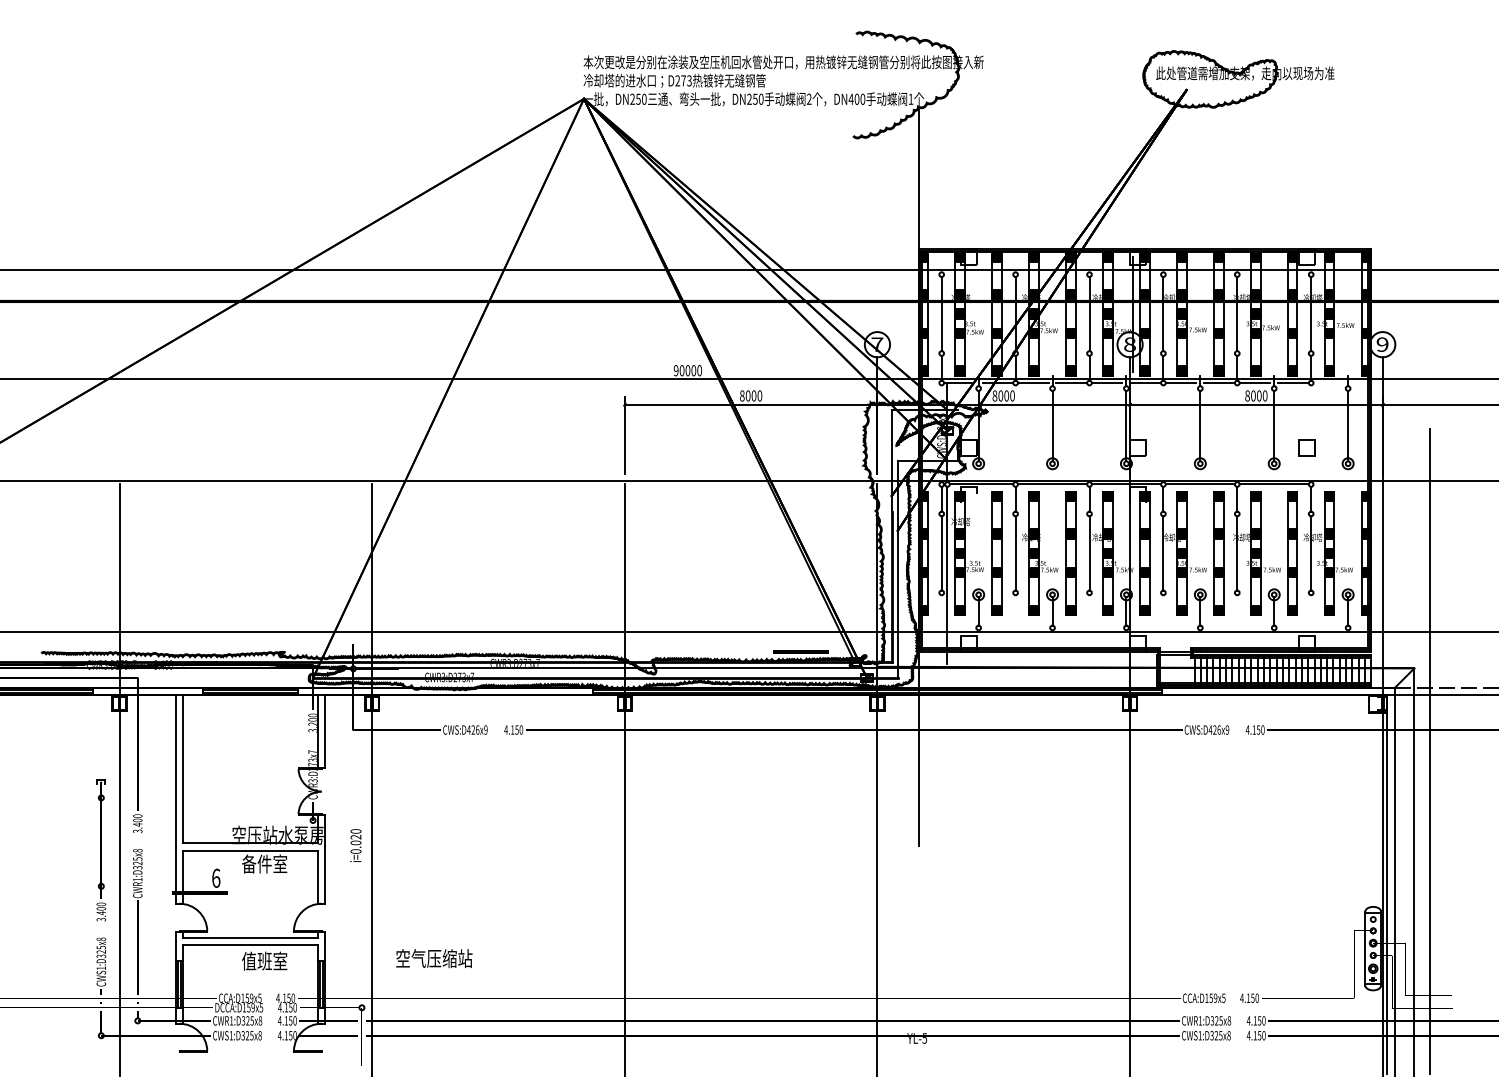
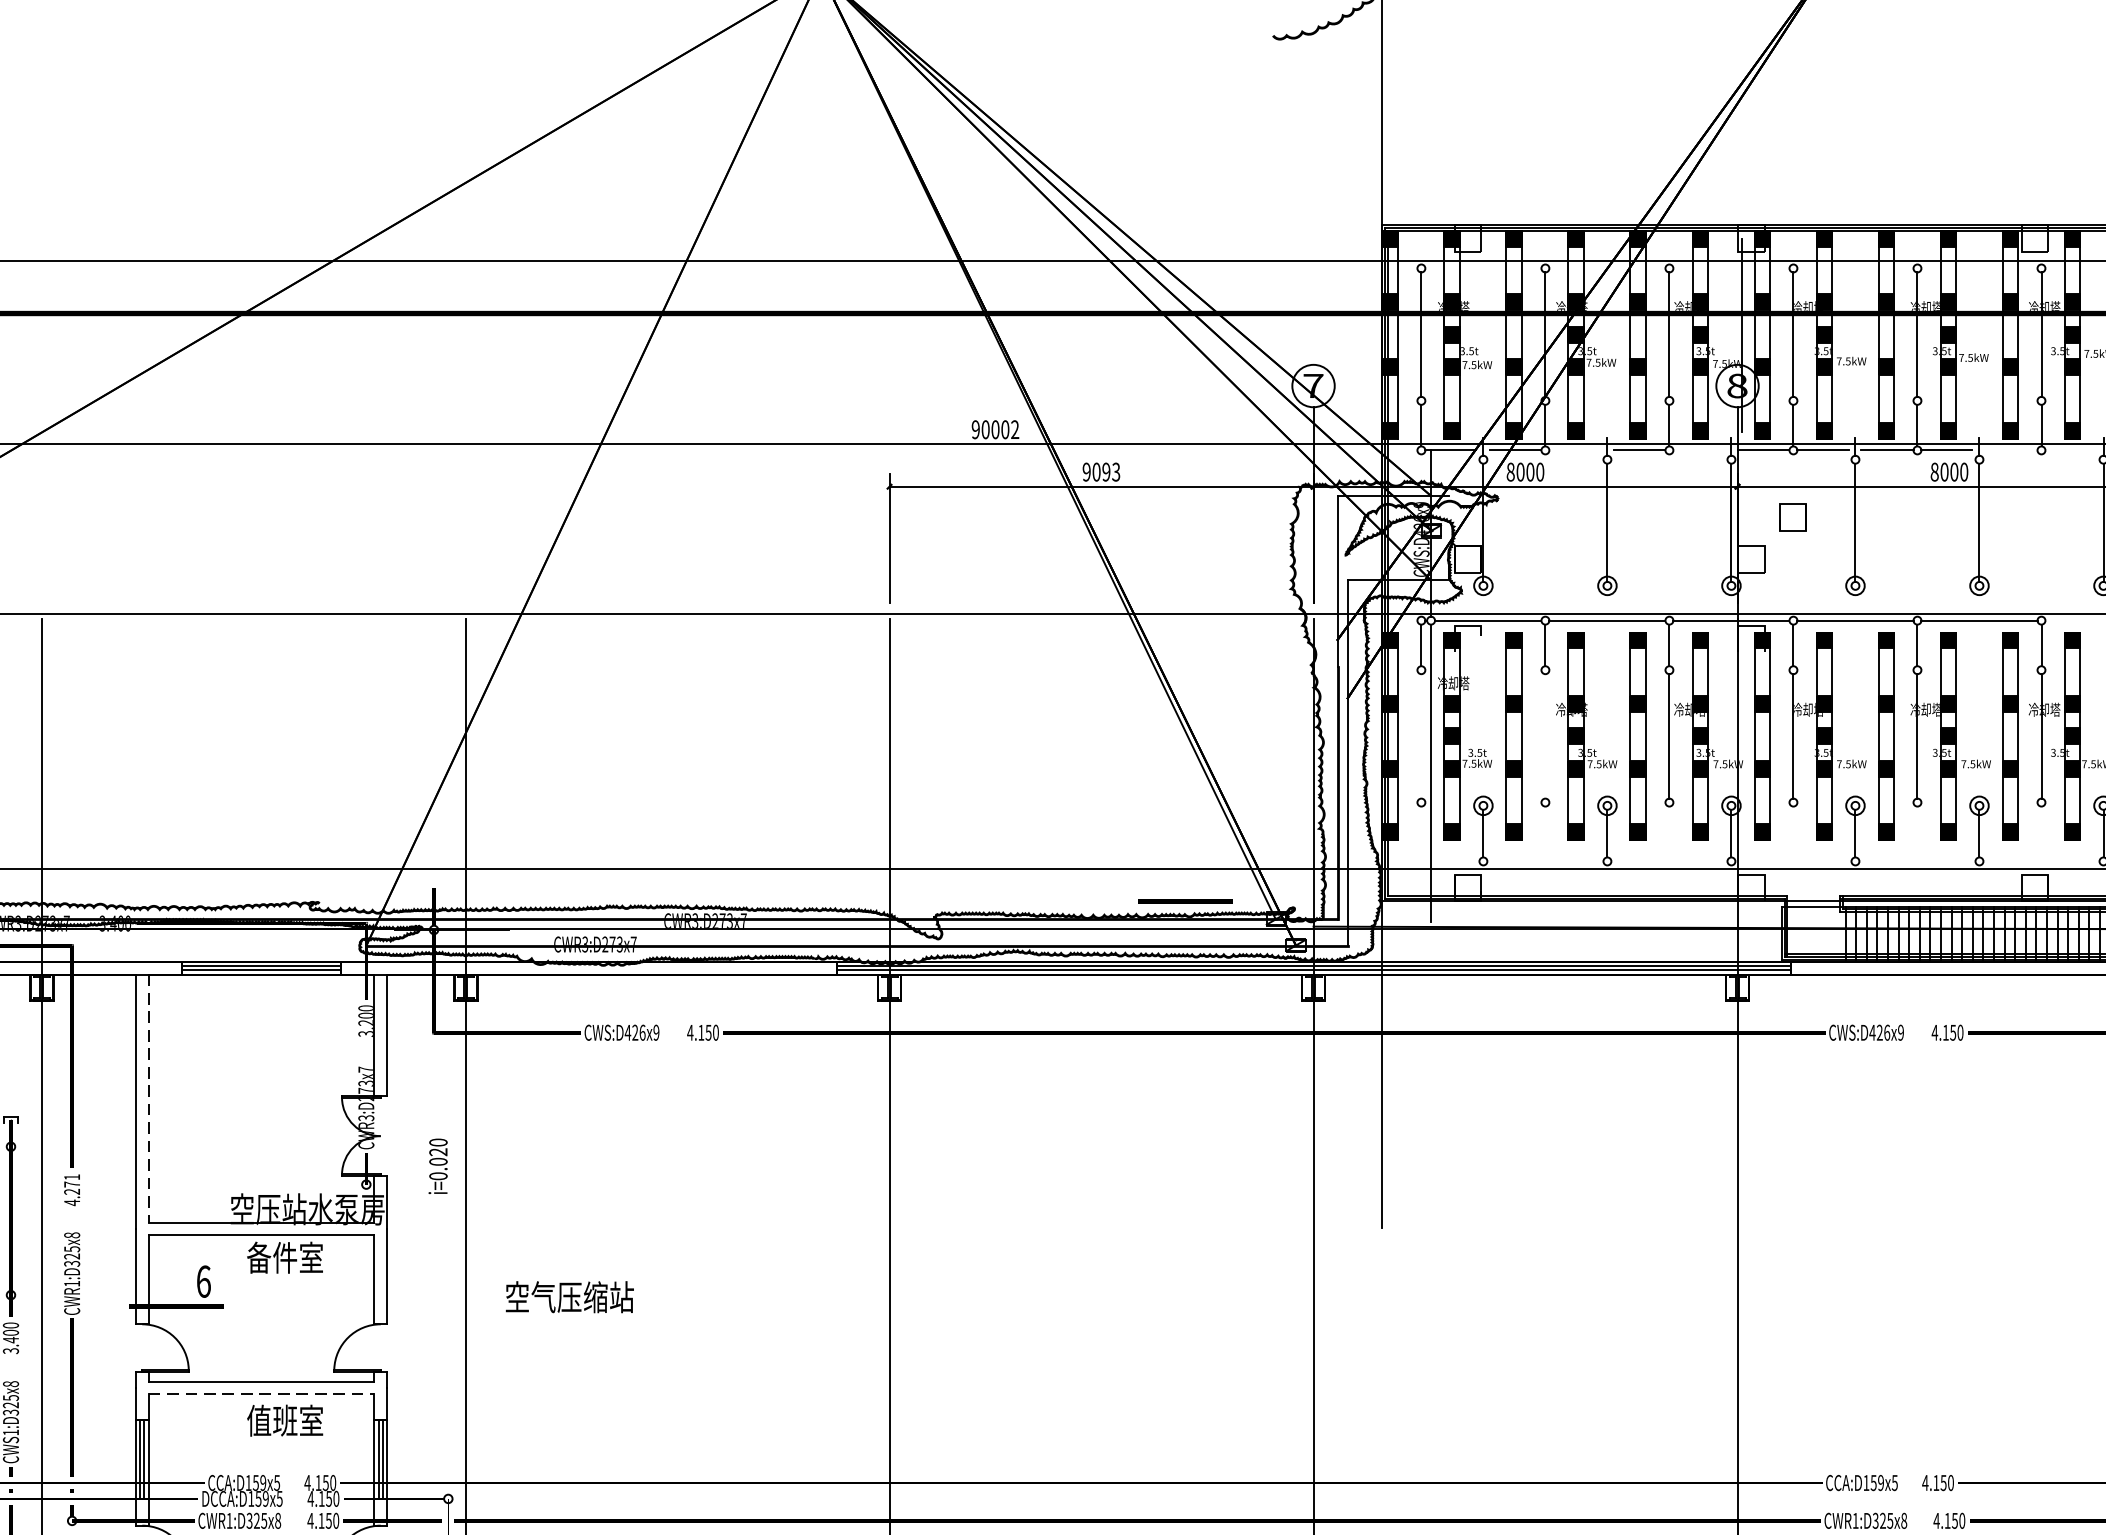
text: (699, 370) -> (1014, 429), 90000 -> 90002
line: (1032, 383) -> (1573, 451), removed
line: (1106, 383) -> (1697, 451), removed
line: (1293, 383) -> (2011, 451), removed
text: (751, 395) -> (1102, 471), 8000 -> 9093
part: (1306, 447) -> (1791, 516), moved
line: (941, 553) -> (1421, 736), removed
line: (1015, 553) -> (1545, 736), removed
line: (183, 769) -> (148, 1099), solid -> dashed
text: (137, 823) -> (71, 1189), 3.400 -> 4.271
text: (355, 845) -> (437, 1166), moved
line: (251, 945) -> (263, 1394), solid -> dashed
text: (434, 958) -> (570, 1297), moved

